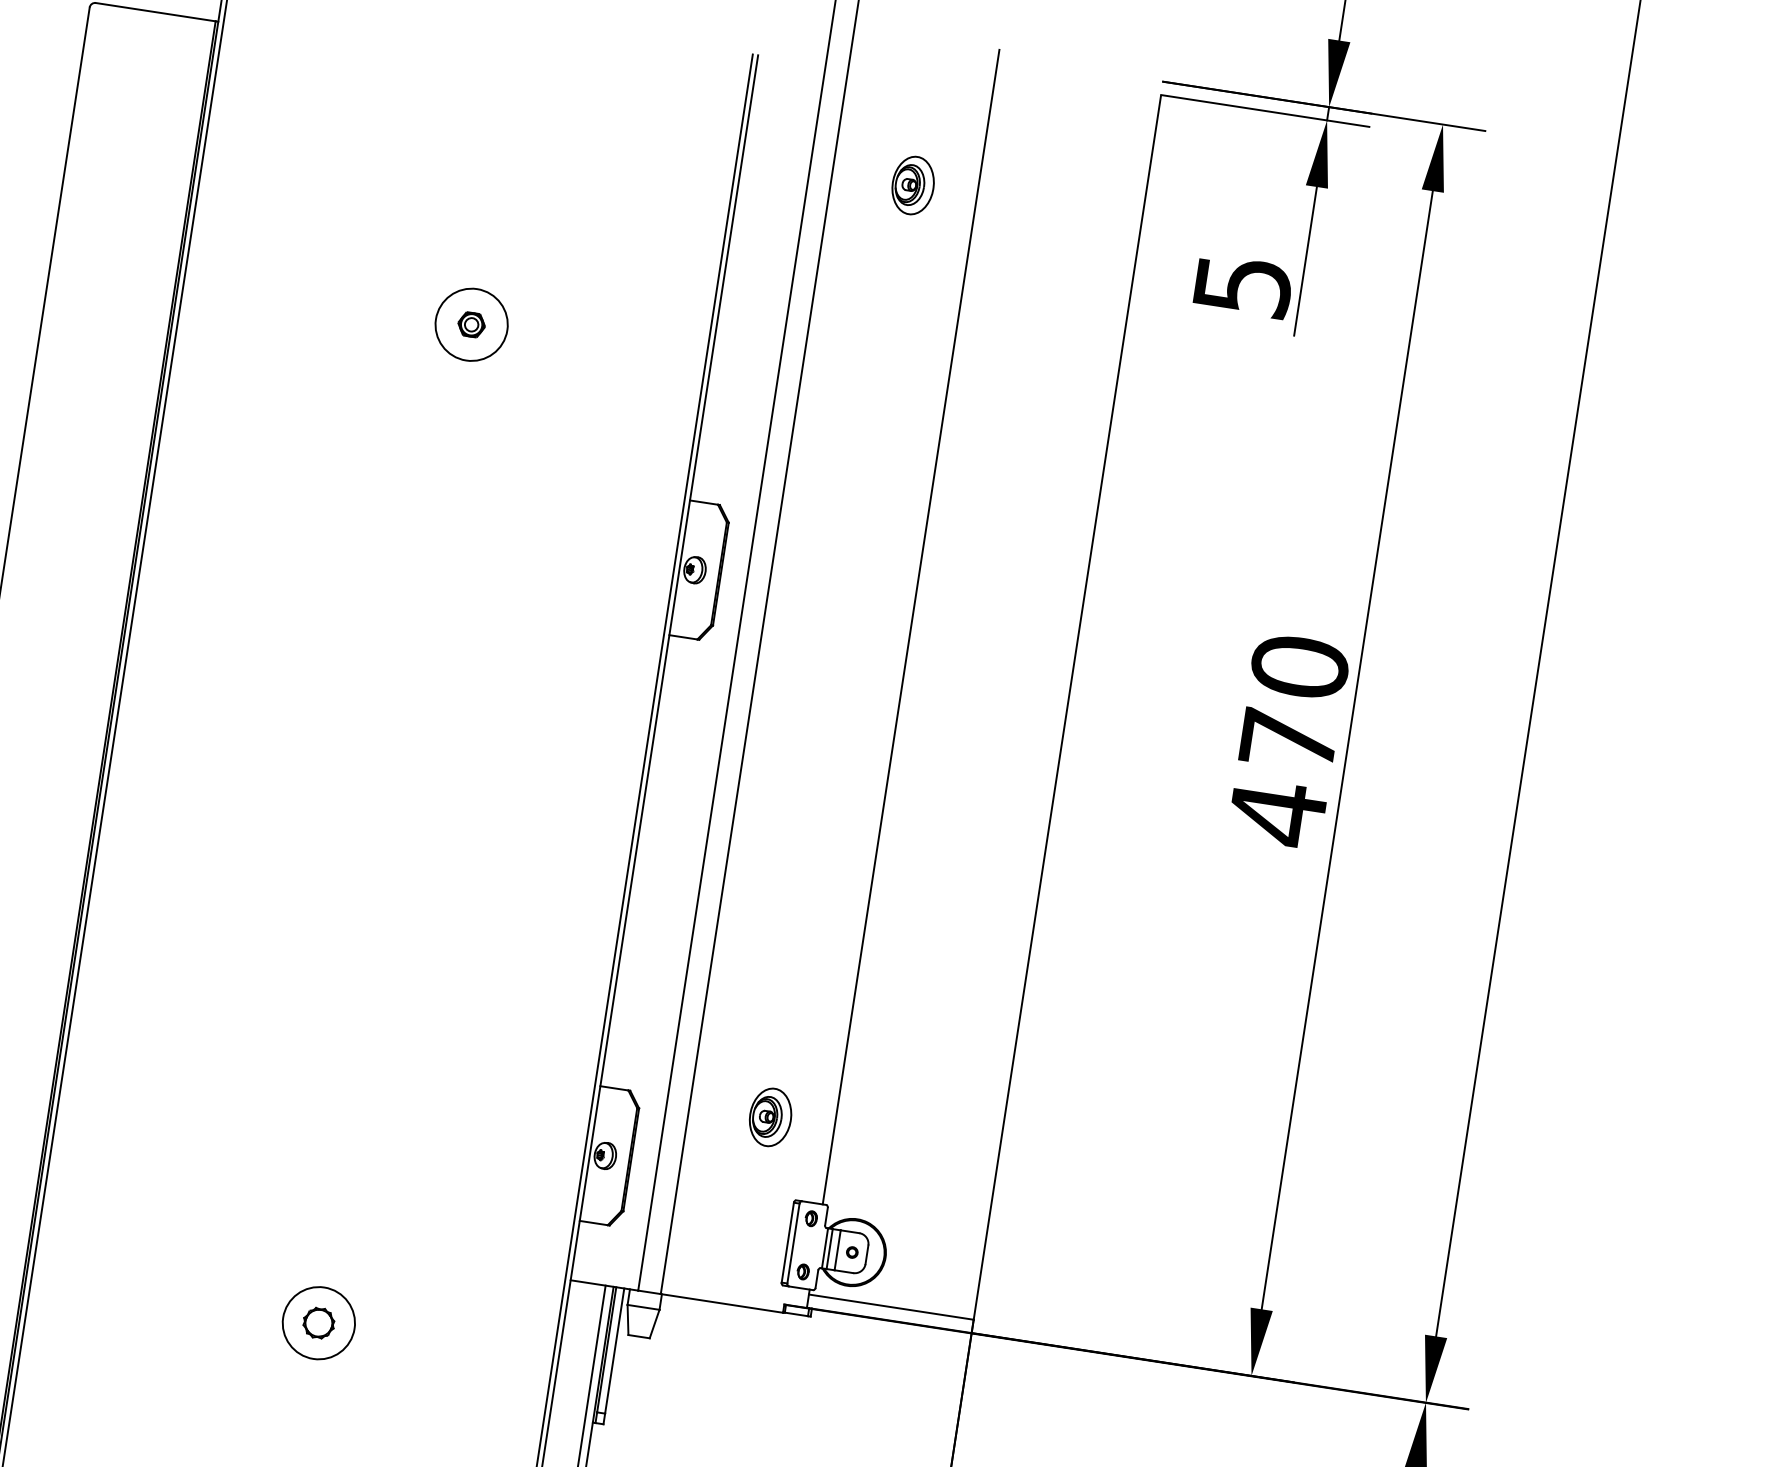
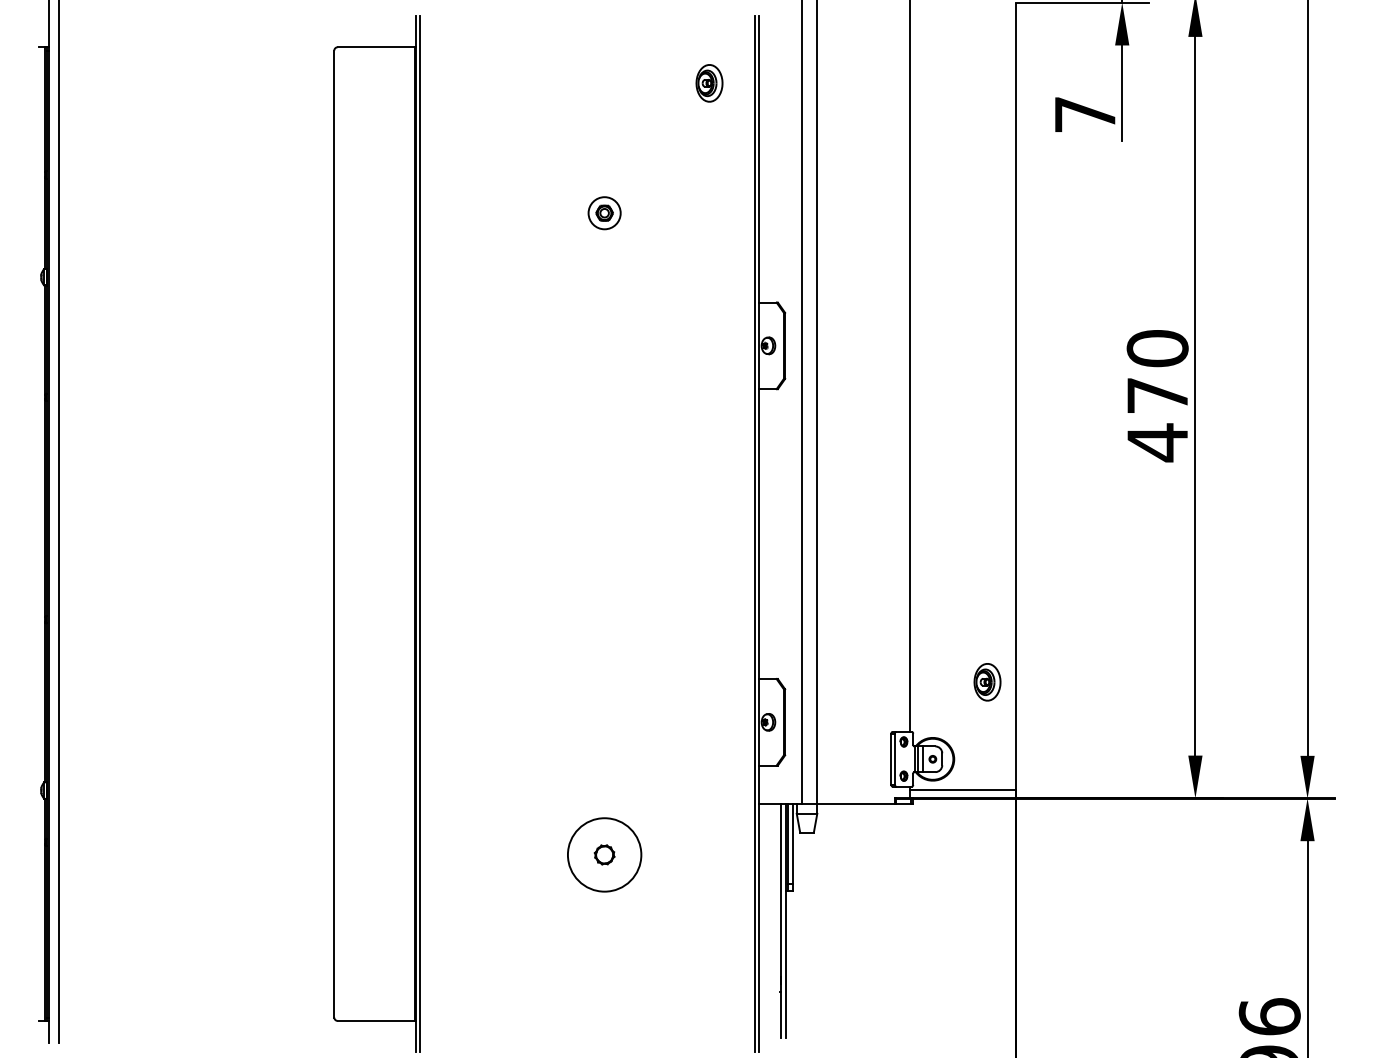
part: (913, 185) -> (709, 83), moved
text: (1243, 285) -> (1085, 114), 5 -> 7
circle: (471, 325) -> (604, 213), size x0.7
part: (770, 1117) -> (987, 682), moved
circle: (318, 1322) -> (604, 854), size x1.6

